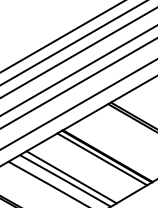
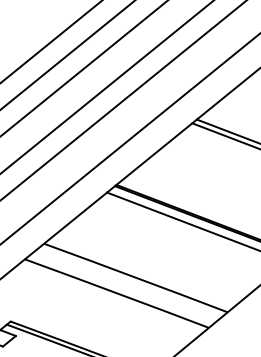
line: (71, 177) -> (146, 269), removed

